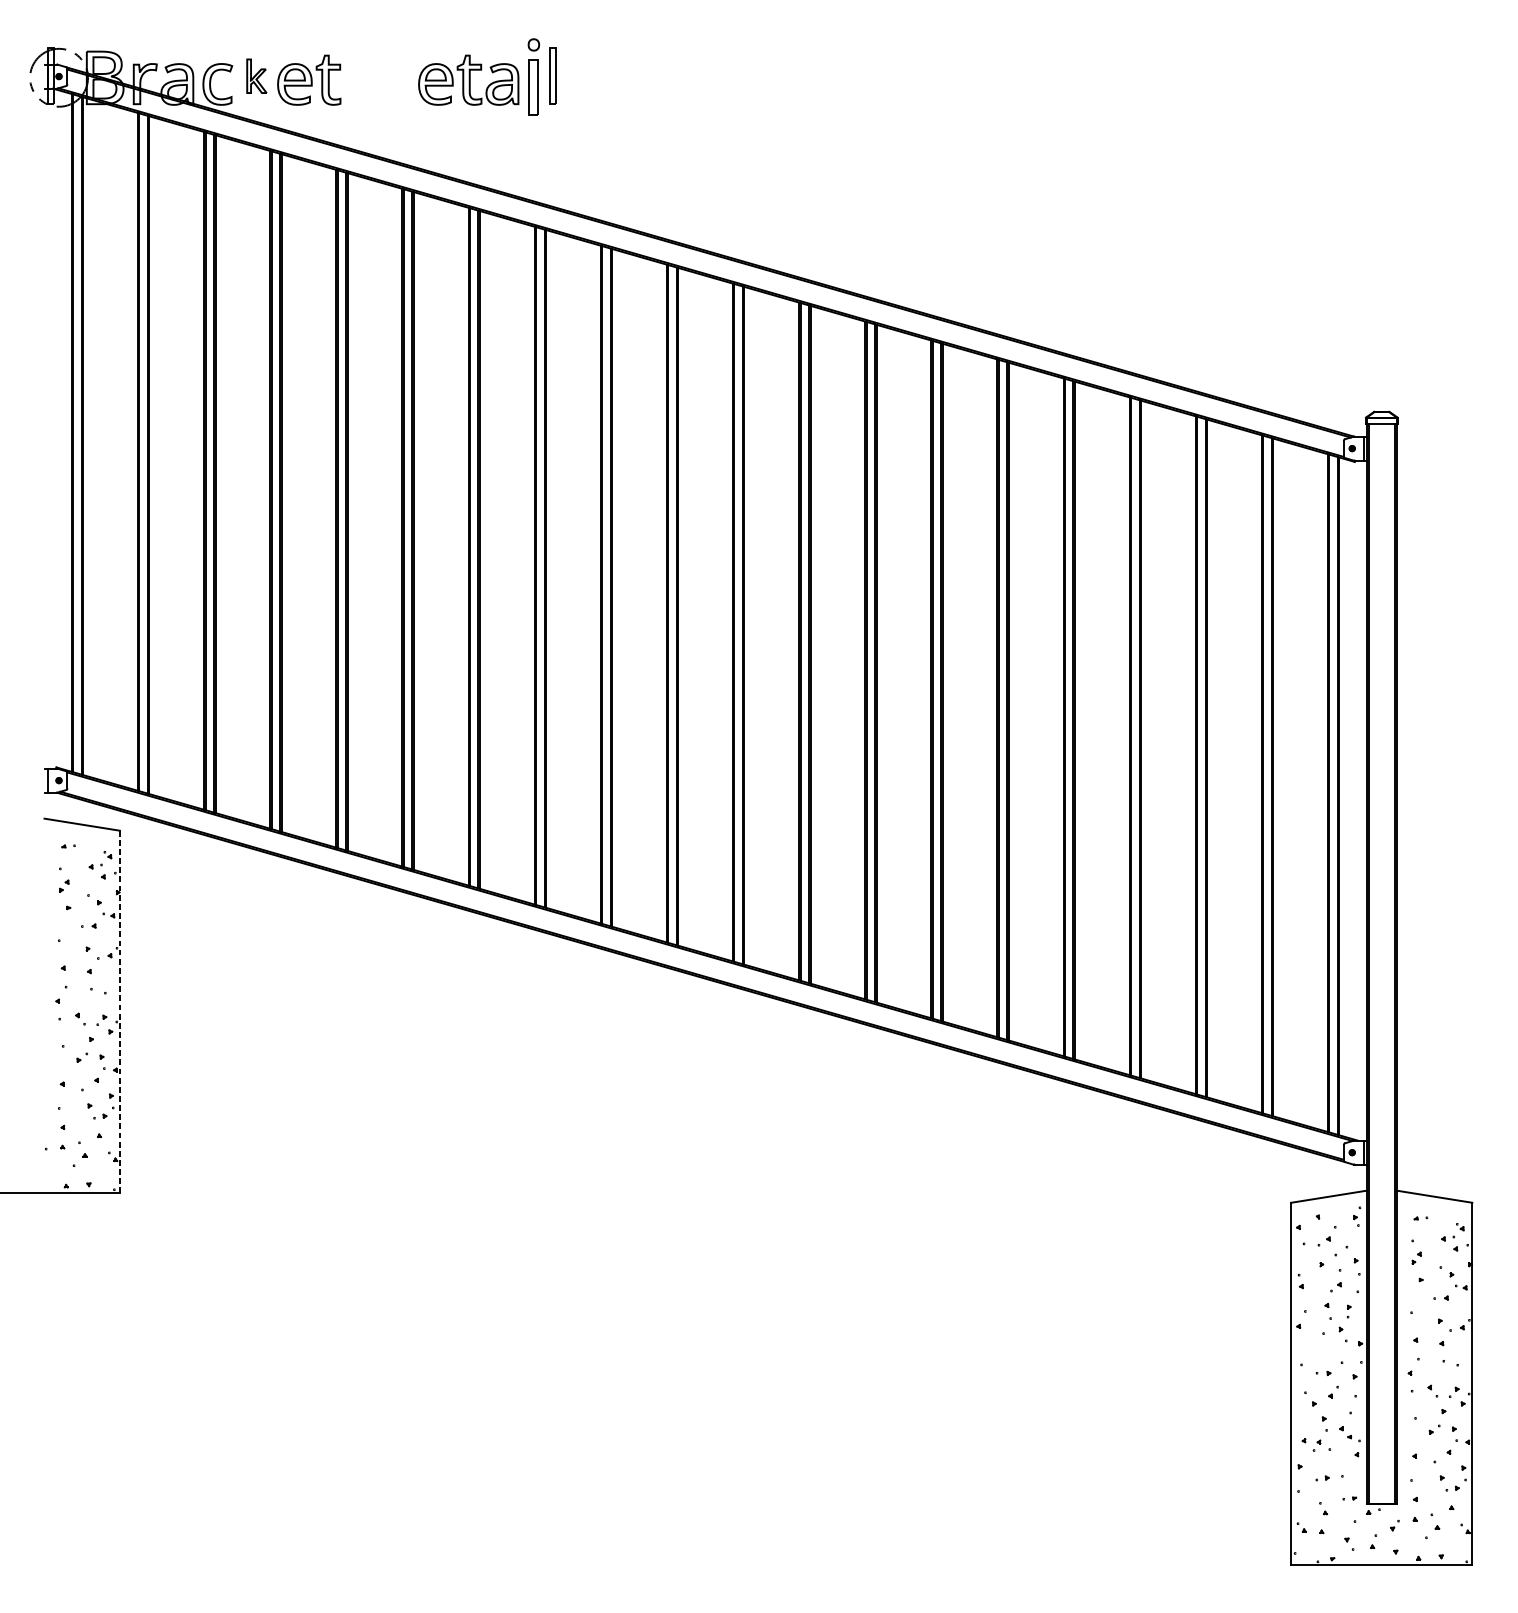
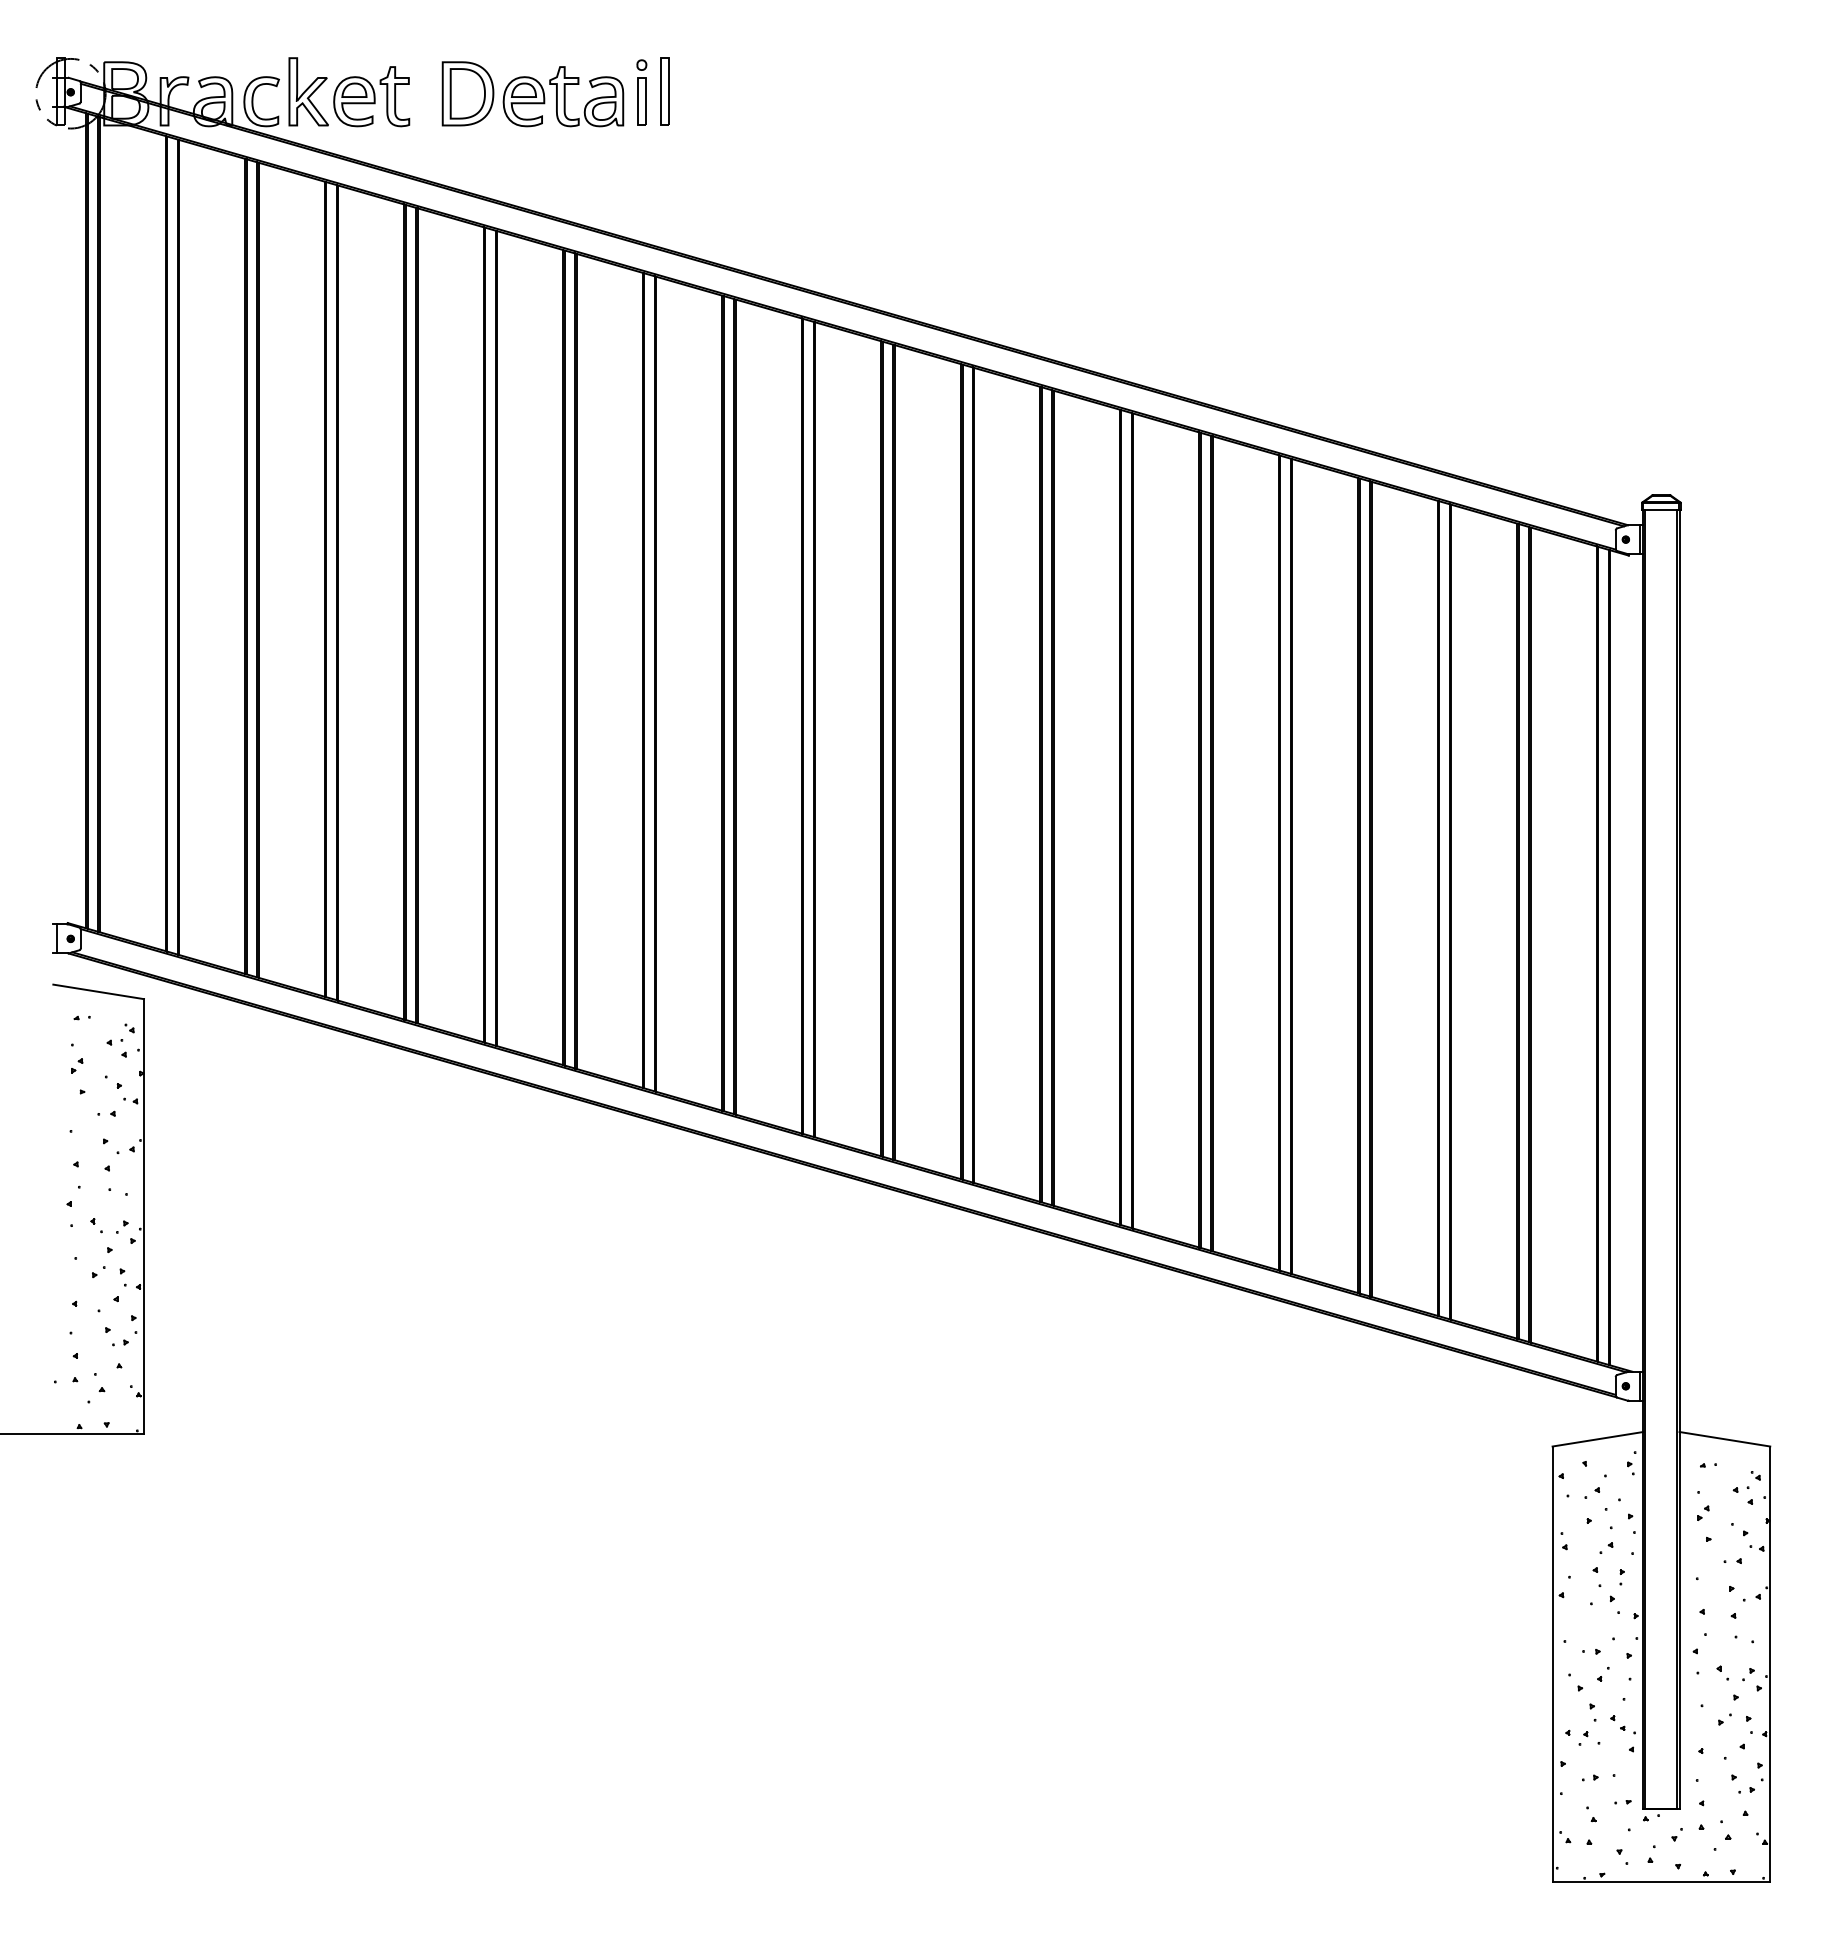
part: (256, 75) -> (308, 91), size x1.67
part: (533, 76) -> (641, 92), size x0.71
part: (388, 77) -> (467, 93), added
line: (120, 1011) -> (144, 1216), dashed -> solid

